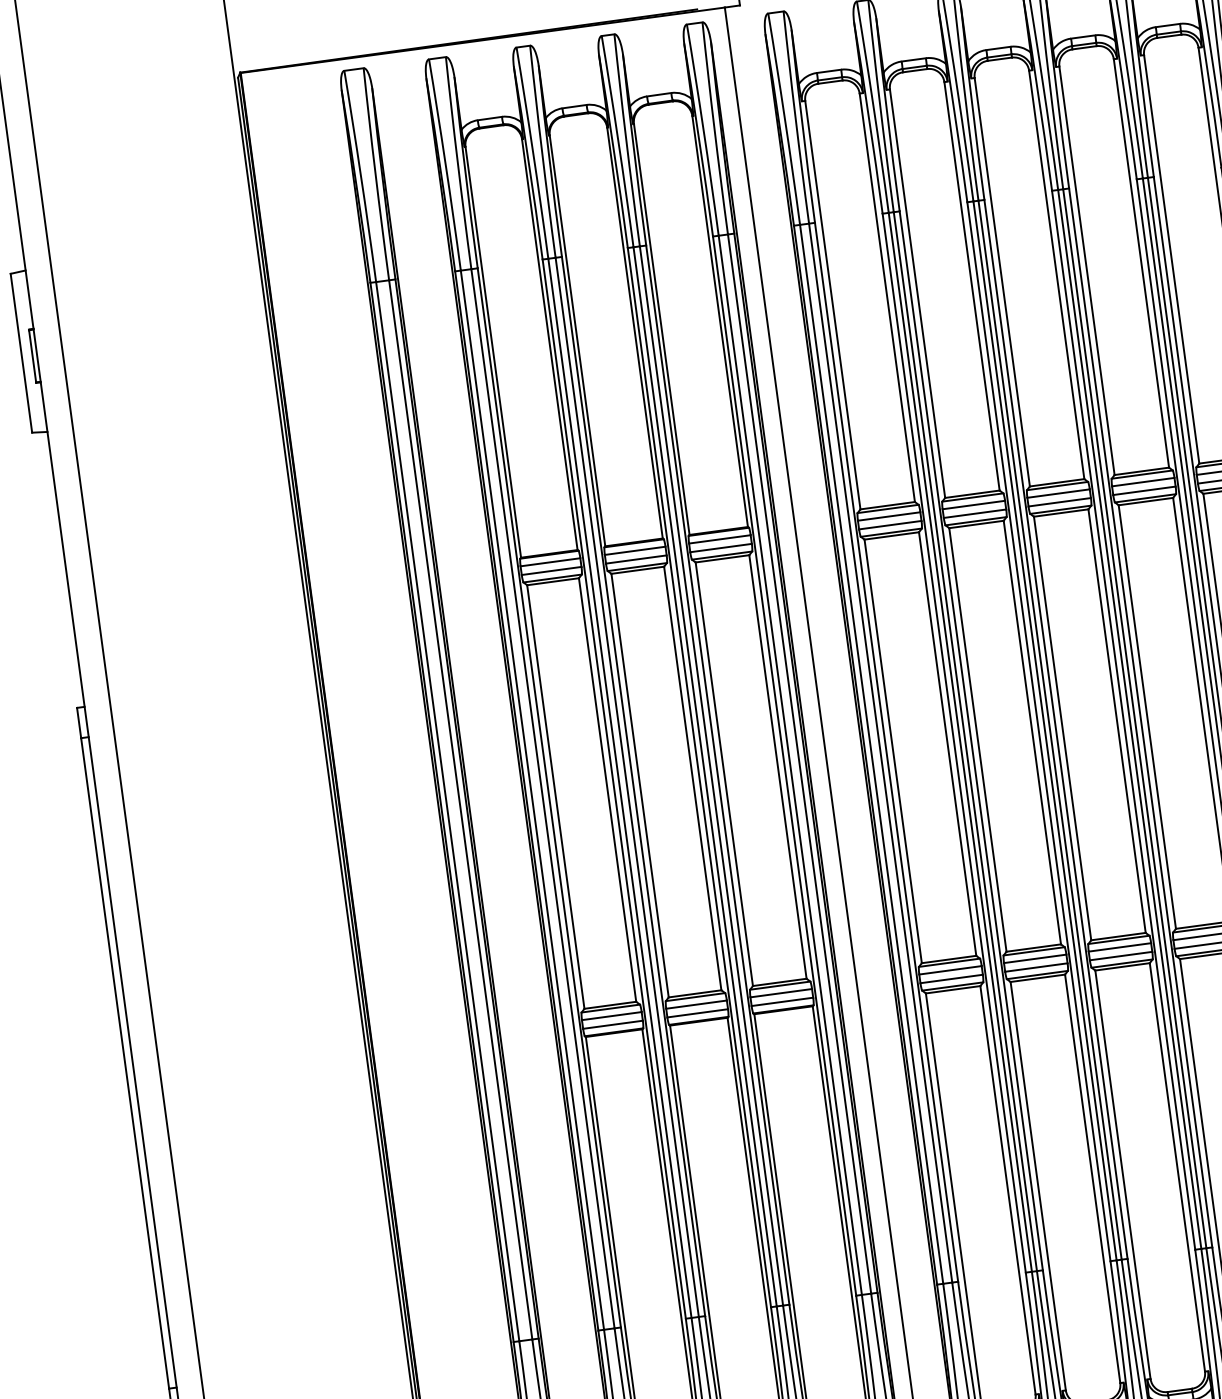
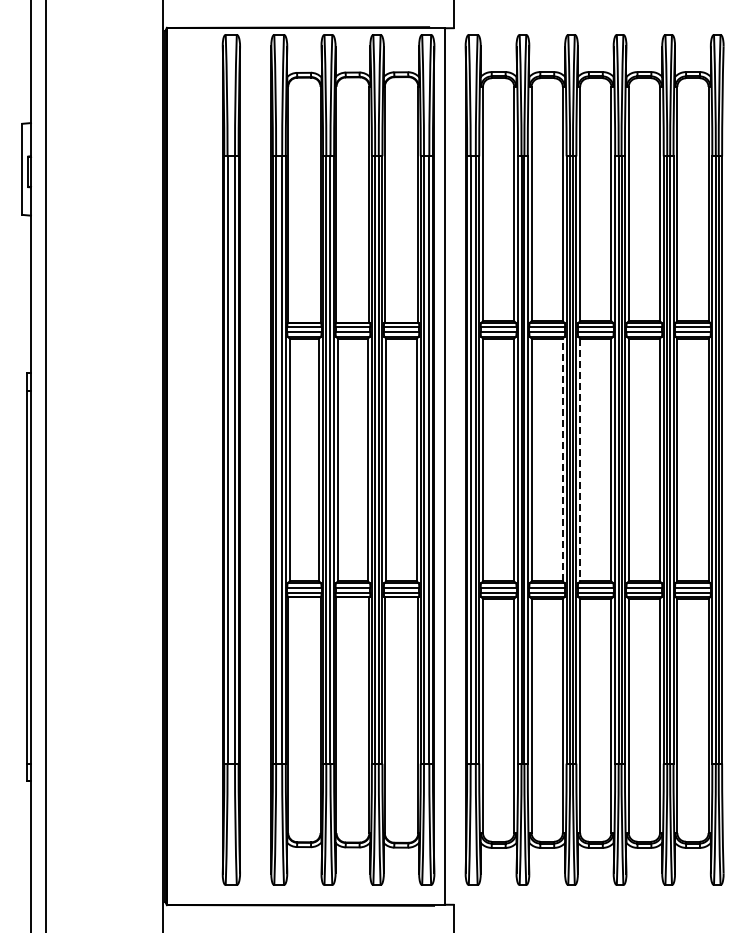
line: (1063, 729) -> (580, 460), solid -> dashed
line: (1031, 731) -> (562, 459), solid -> dashed

